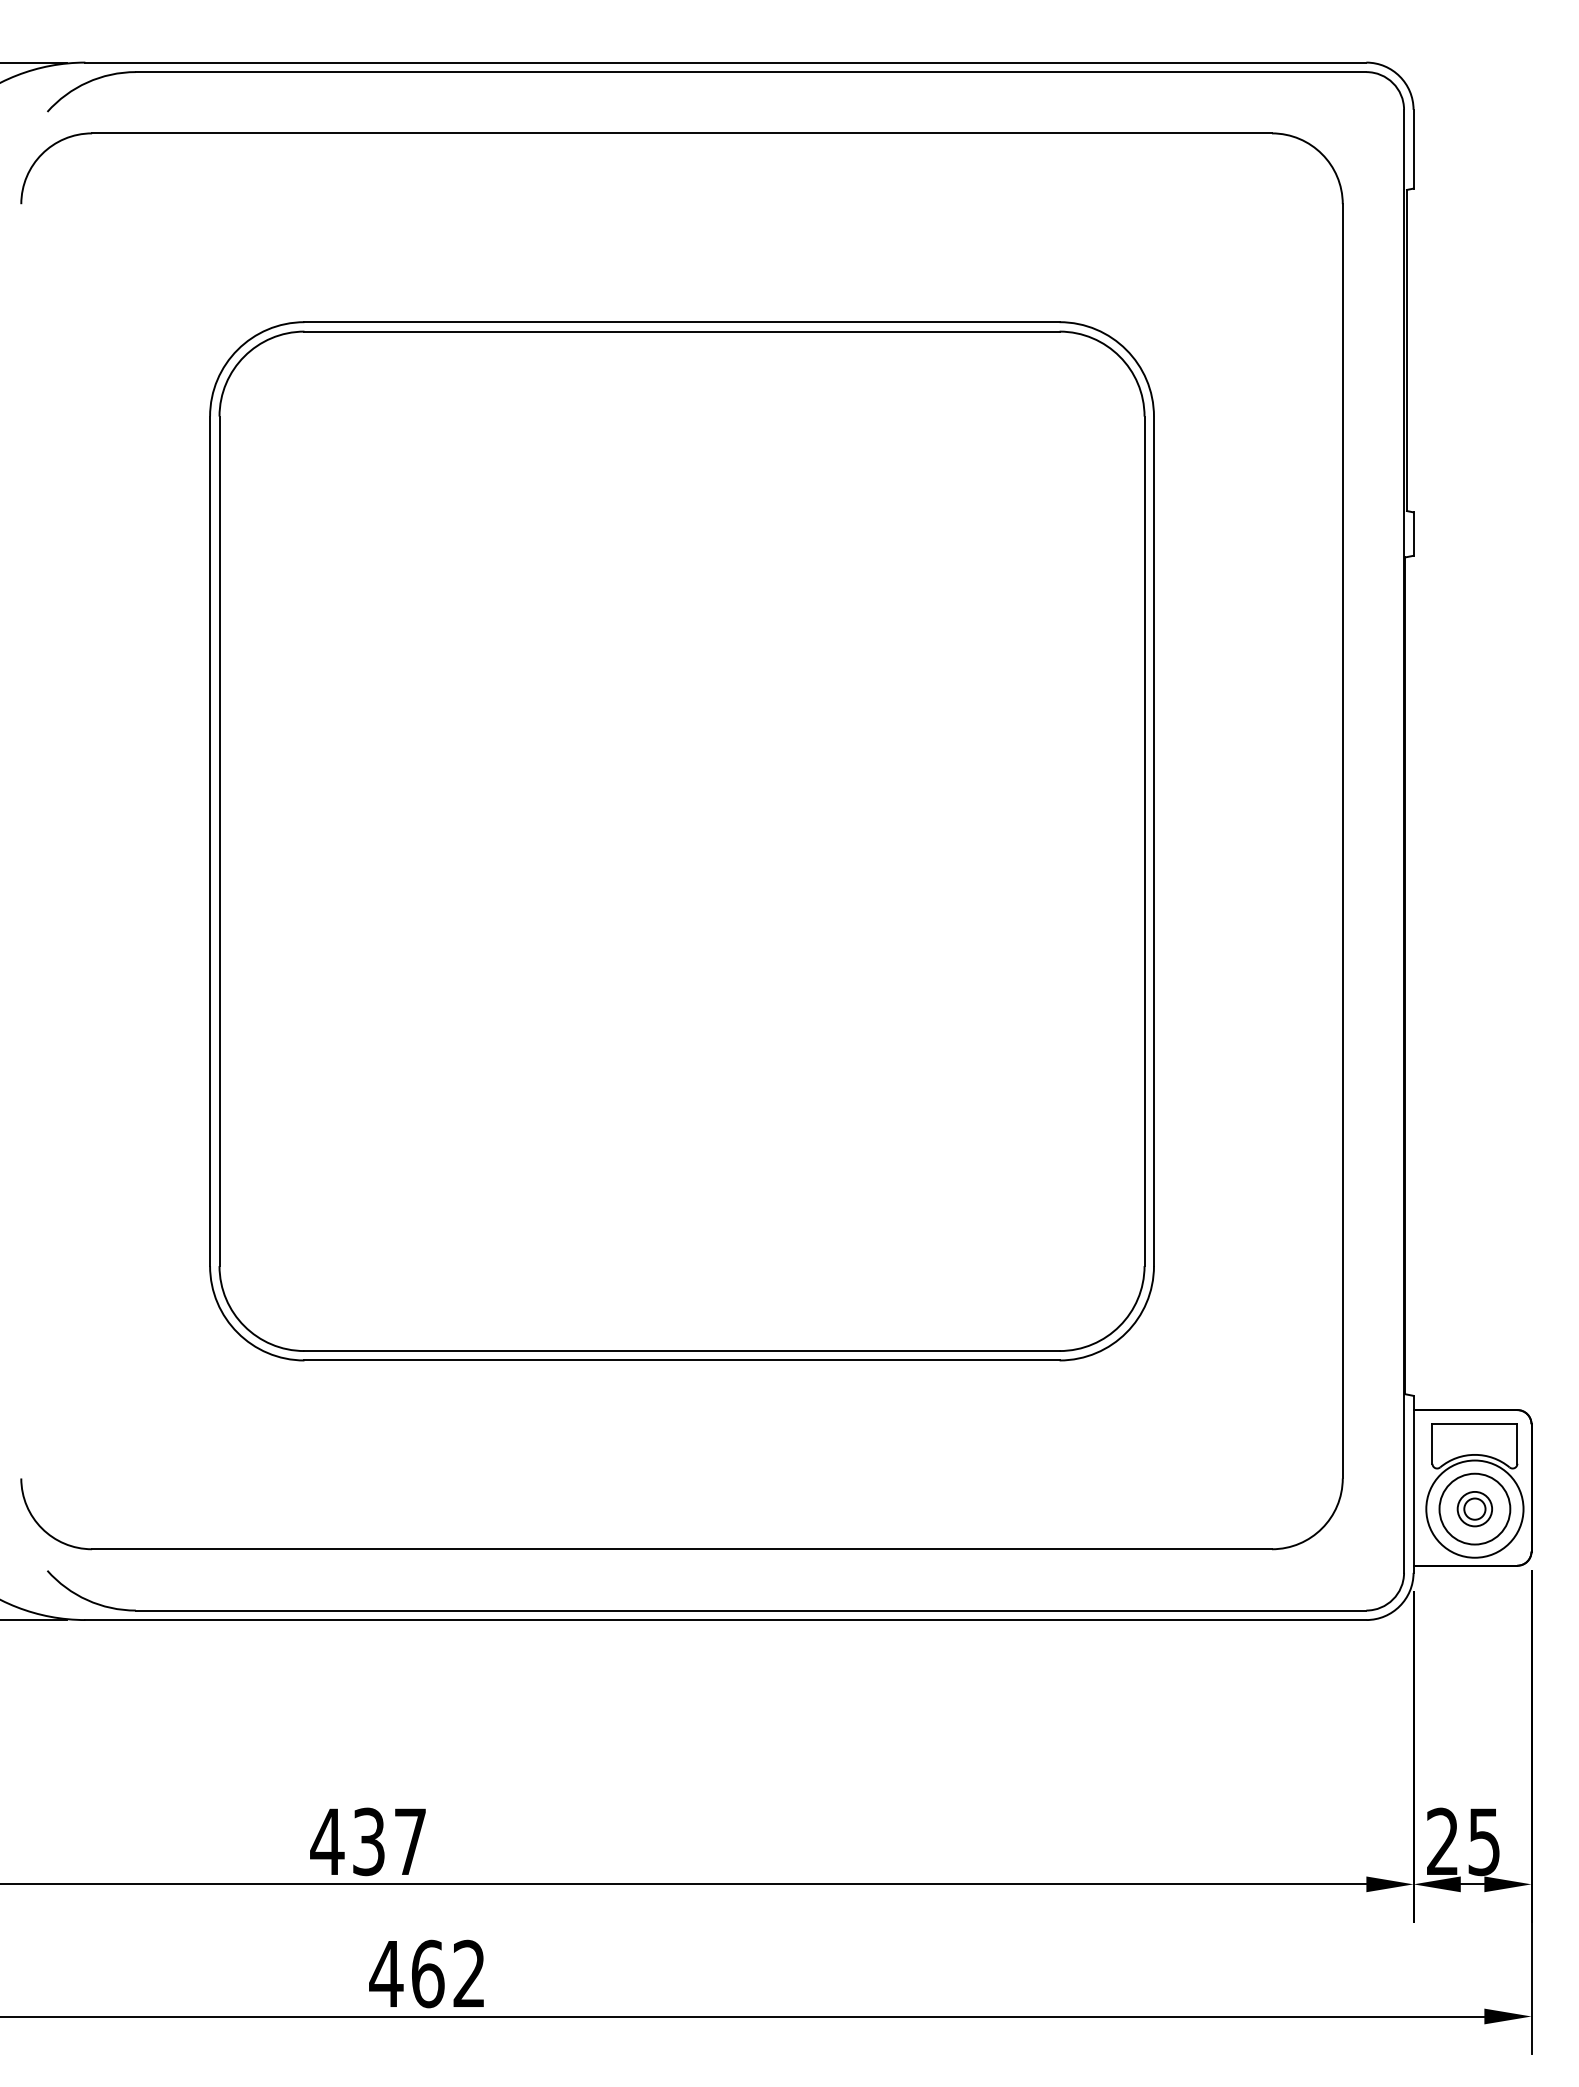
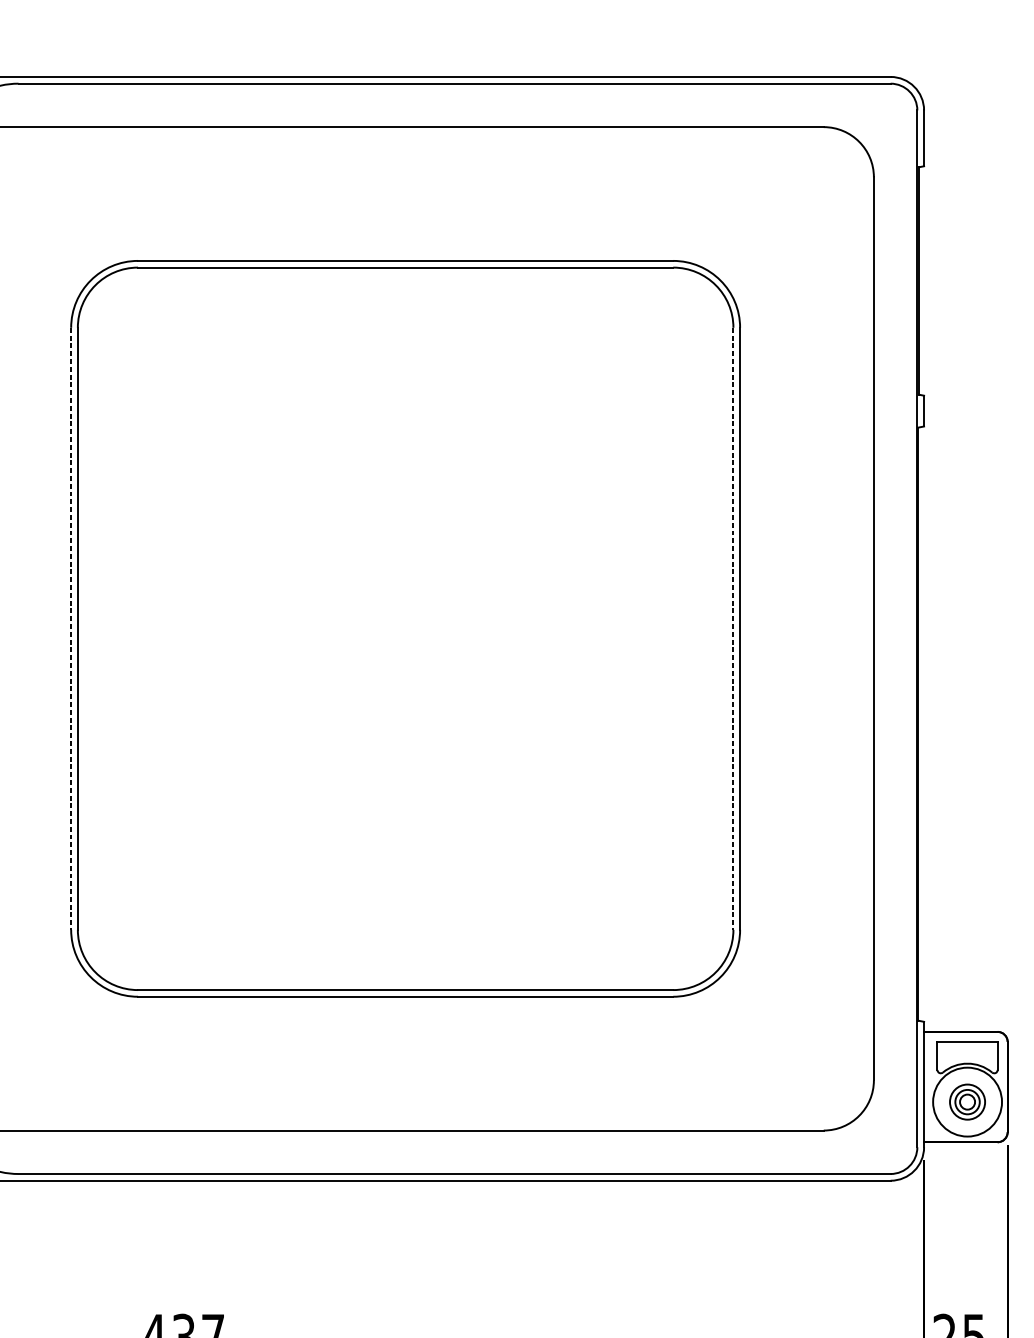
line: (210, 841) -> (71, 628), solid -> dashed
line: (1144, 841) -> (733, 628), solid -> dashed
circle: (1474, 1508) -> (967, 1101), size x0.7

